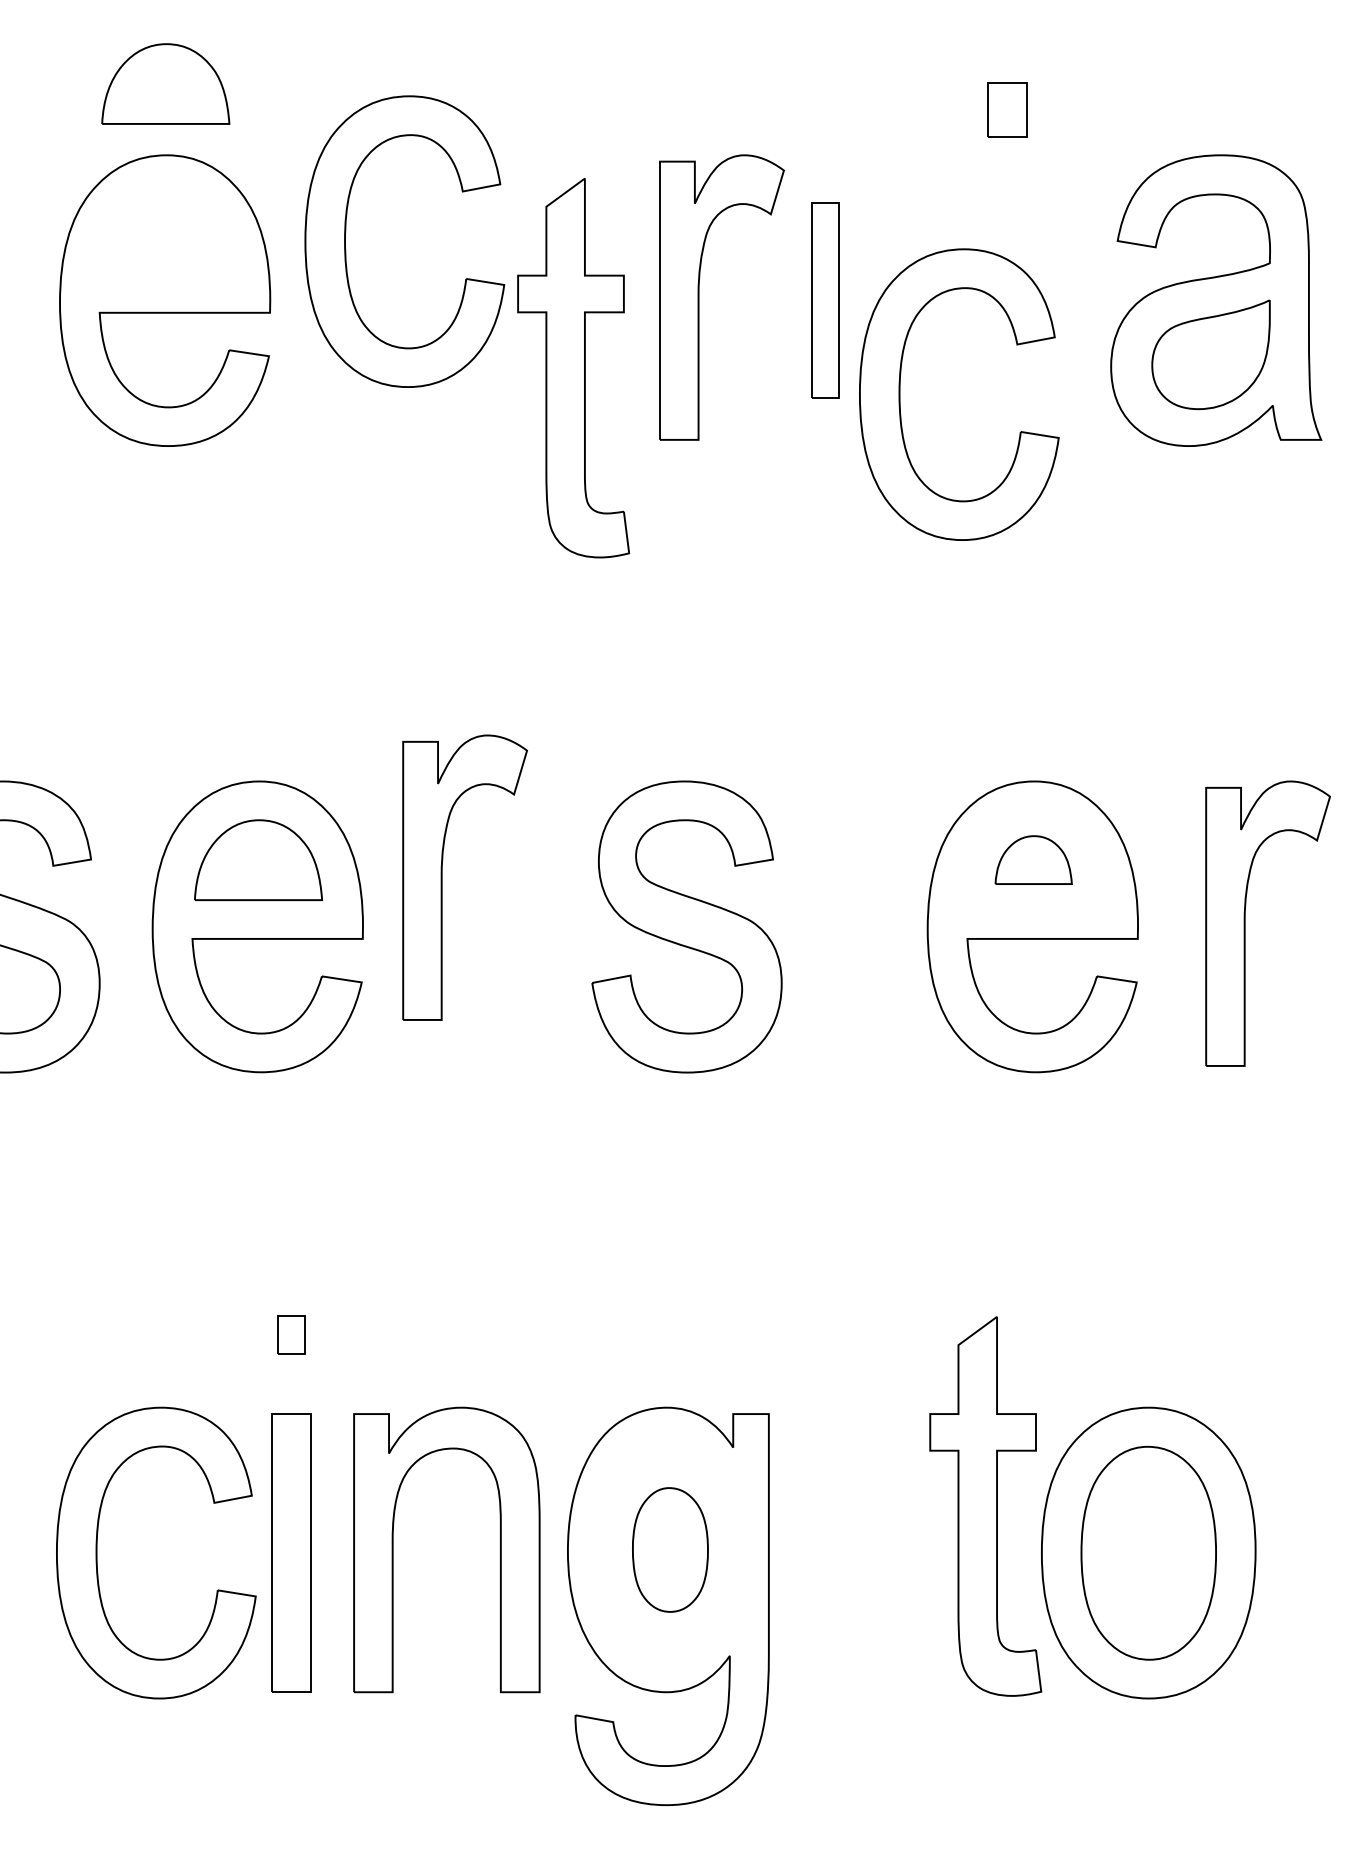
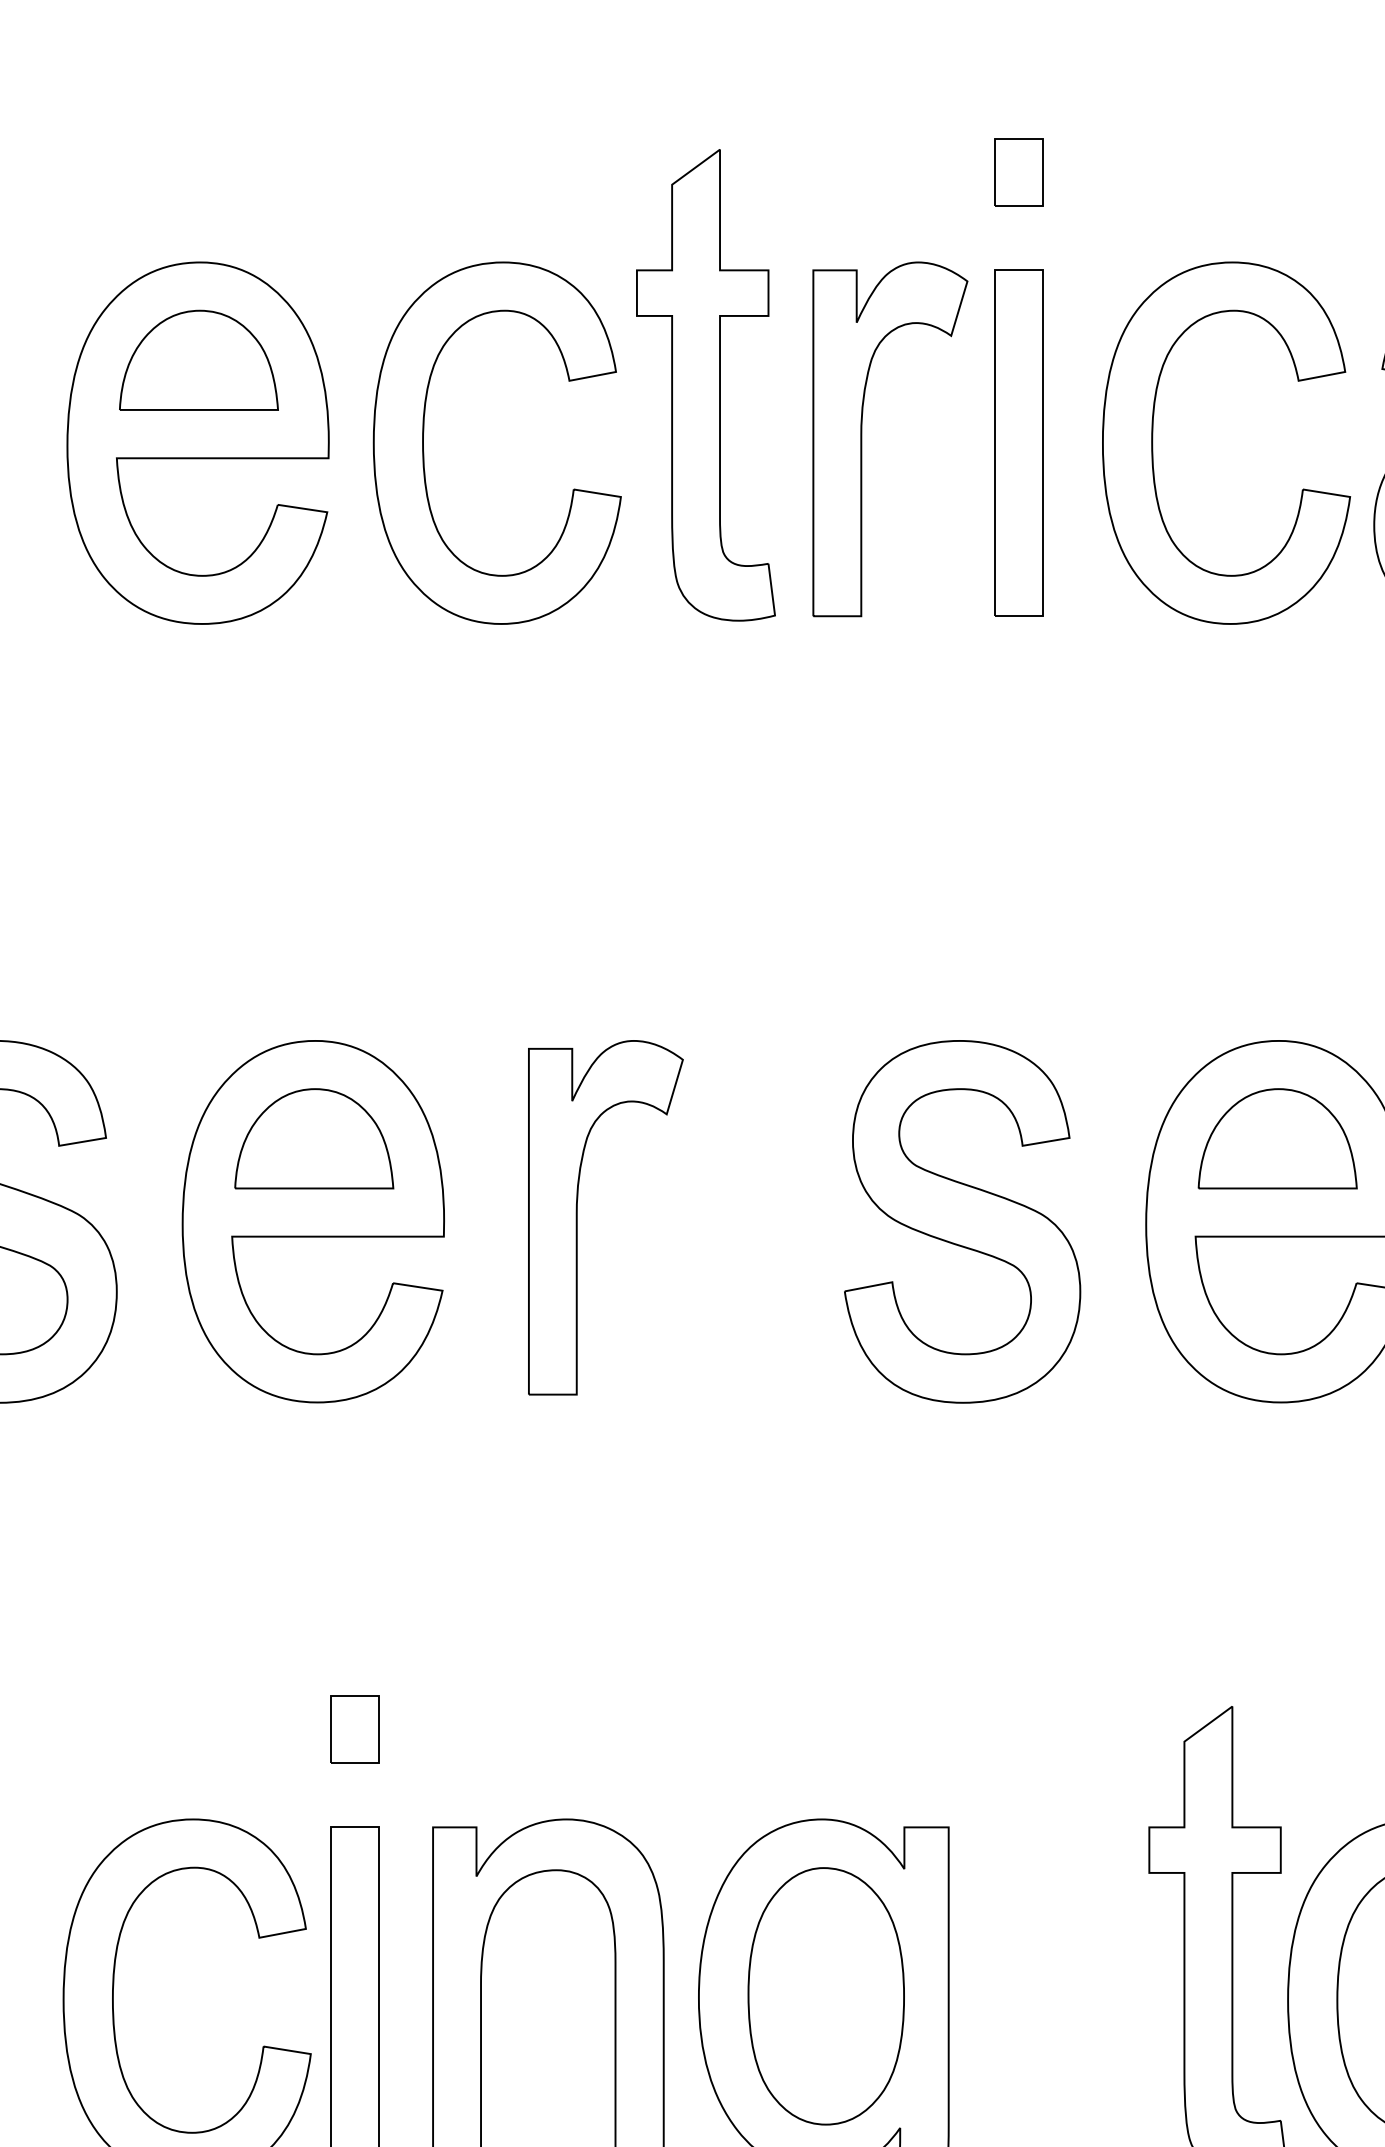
part: (165, 83) -> (198, 359), moved
part: (1007, 109) -> (1019, 171), moved
part: (346, 250) -> (424, 454), moved
part: (825, 300) -> (1019, 442), size x1.43
part: (573, 368) -> (705, 385), moved
part: (900, 394) -> (1153, 442), moved
part: (1033, 859) -> (1277, 1137), size x1.67
part: (442, 877) -> (577, 1217), moved
part: (686, 926) -> (961, 1221), moved
part: (291, 1334) -> (355, 1728), size x1.43
part: (670, 1549) -> (826, 1995), size x1.67

